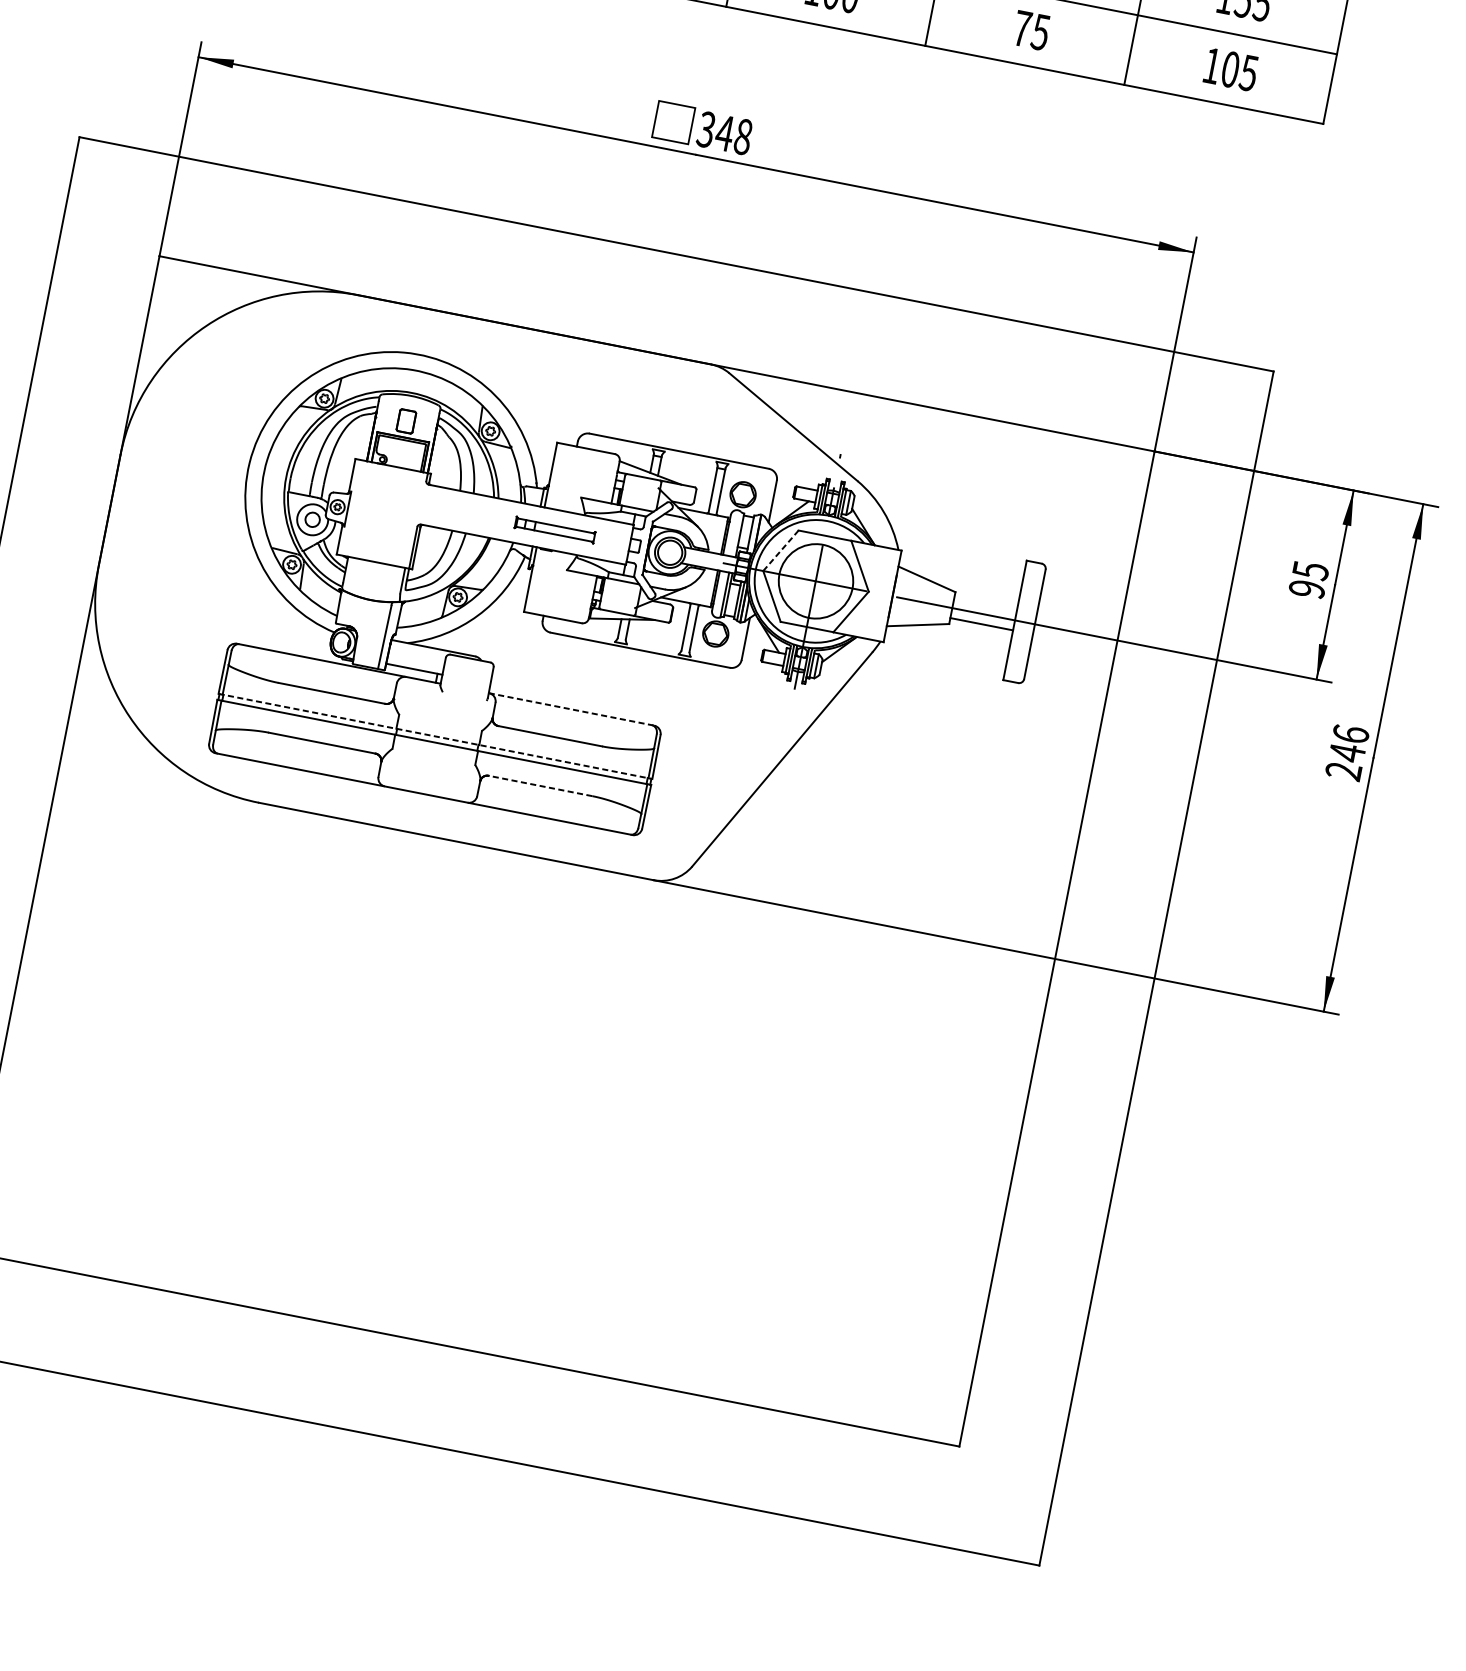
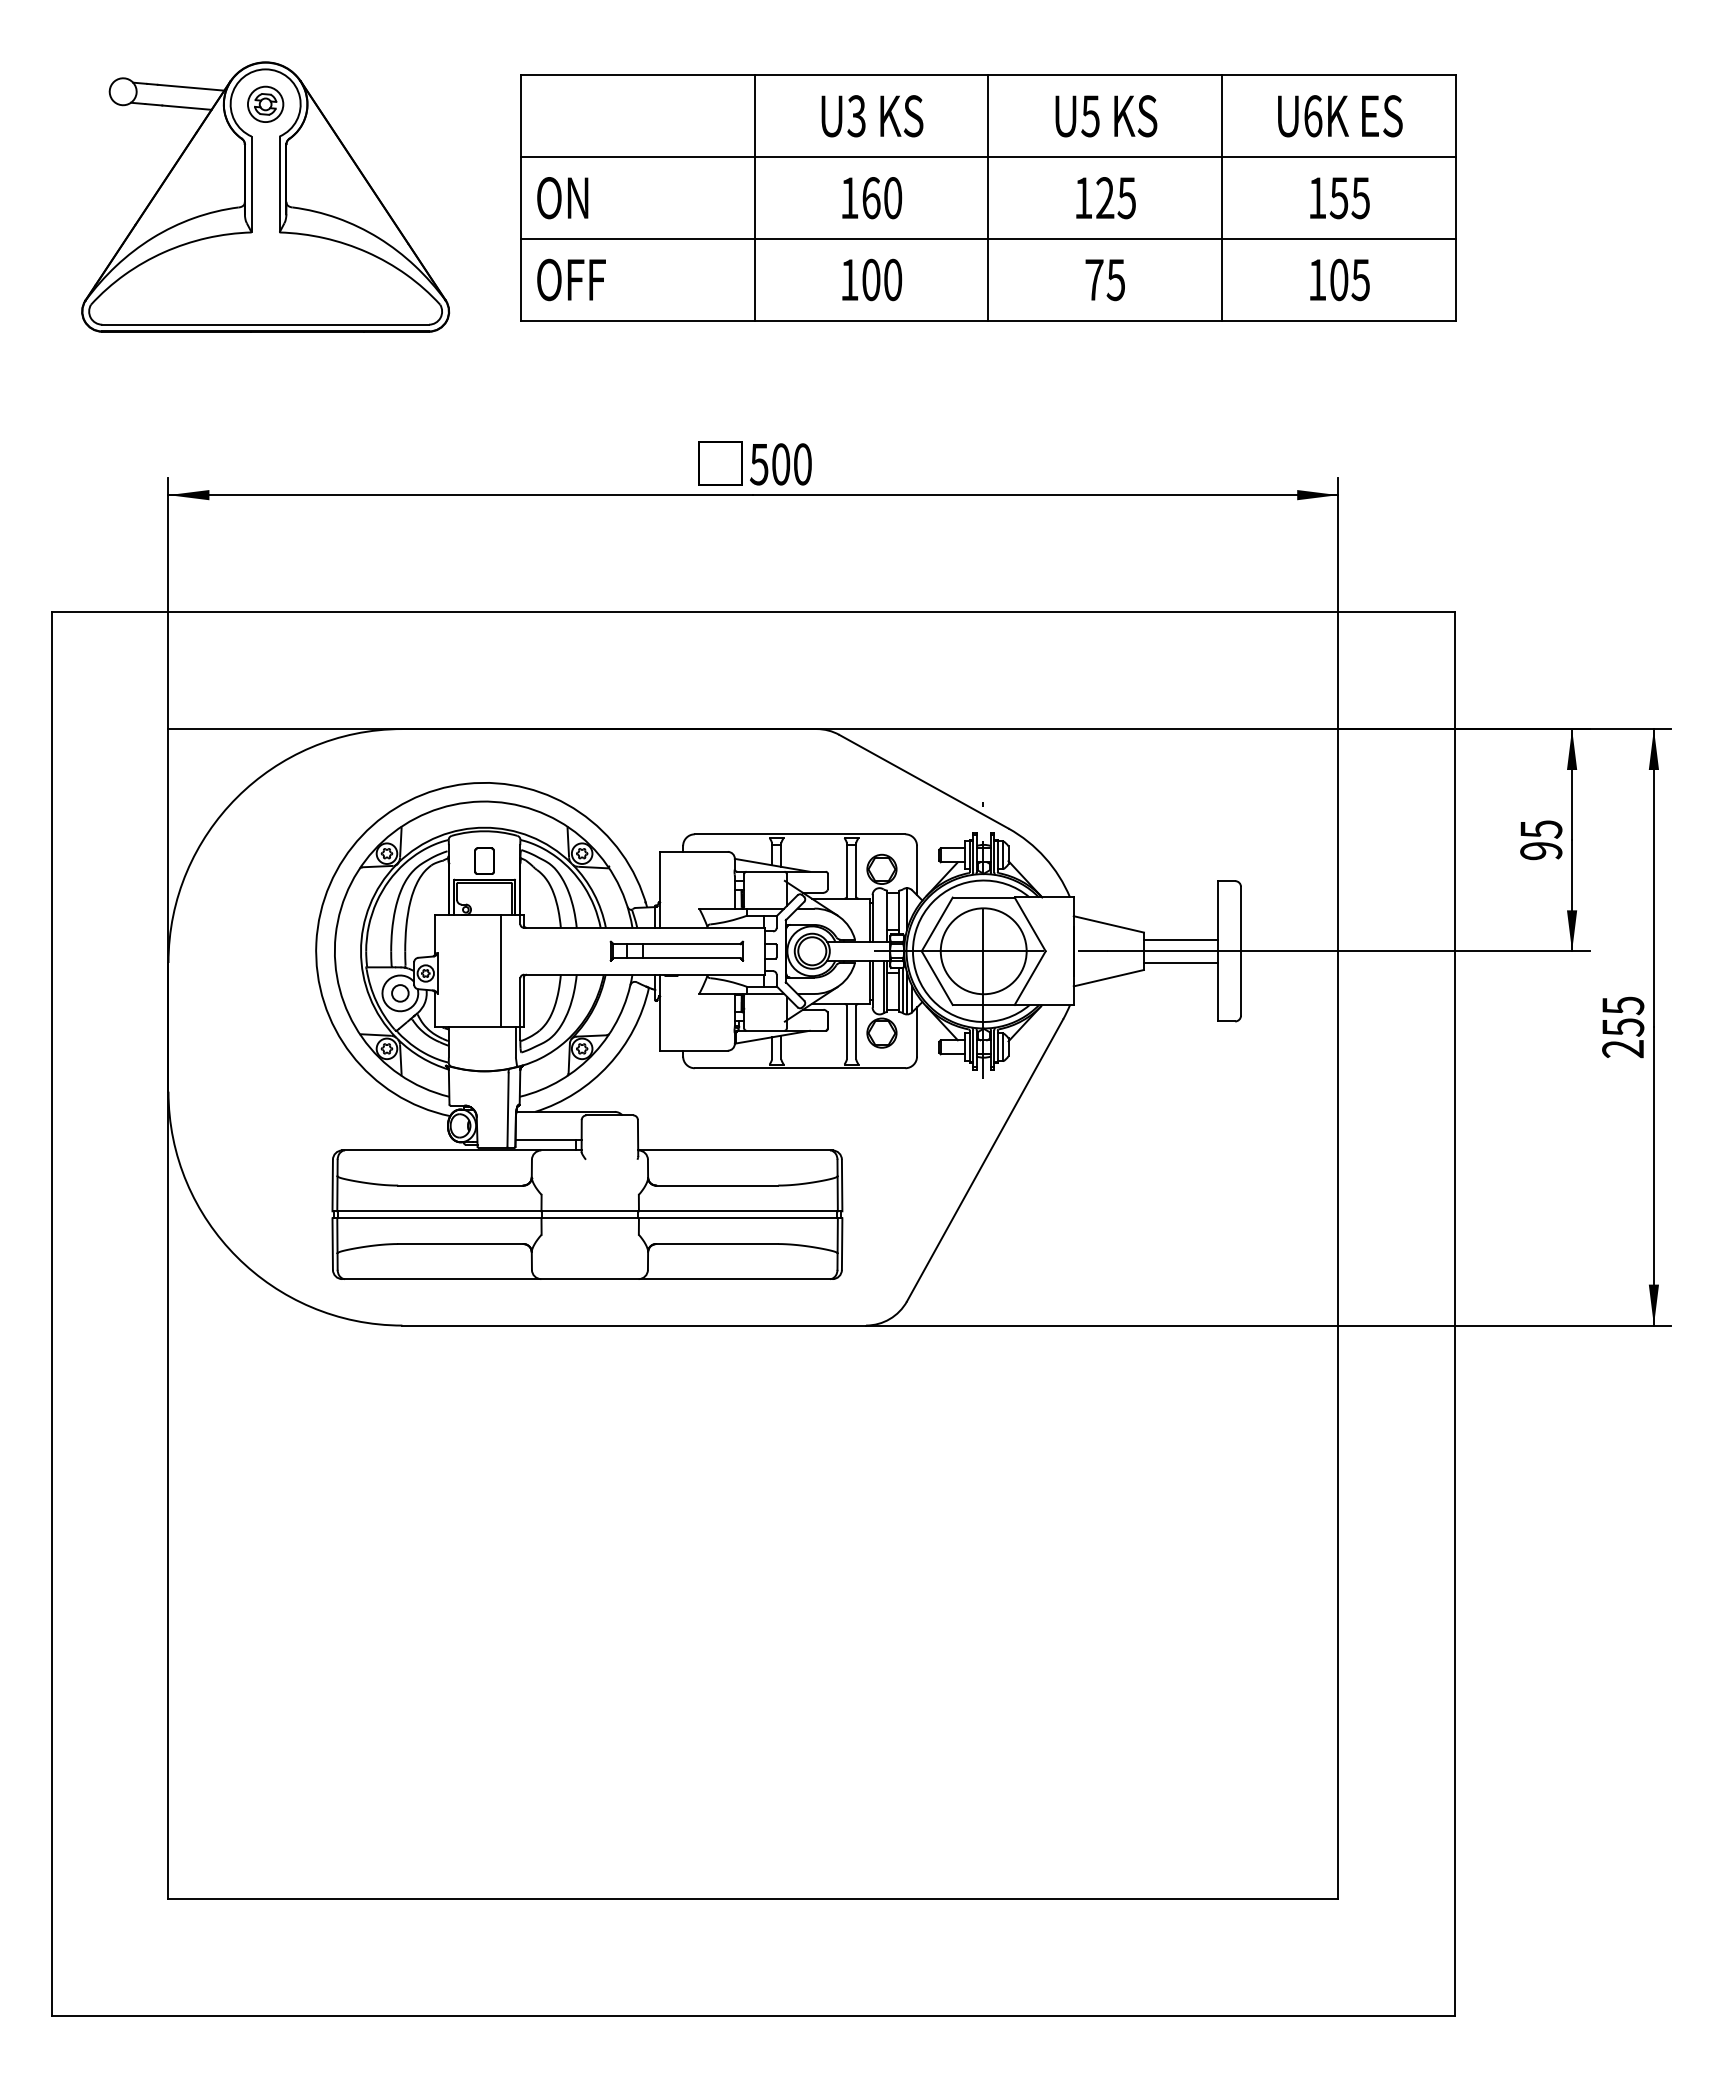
text: (724, 133) -> (780, 464), 348 -> 500
line: (401, 517) -> (500, 971), added
part: (554, 529) -> (676, 950), size x1.43
line: (781, 550) -> (937, 924), dashed -> solid
line: (985, 604) -> (1180, 939), added
line: (571, 709) -> (735, 1150), dashed -> solid
line: (435, 736) -> (587, 1211), dashed -> solid
text: (1349, 743) -> (1623, 1016), 246 -> 255
line: (540, 786) -> (717, 1244), dashed -> solid

